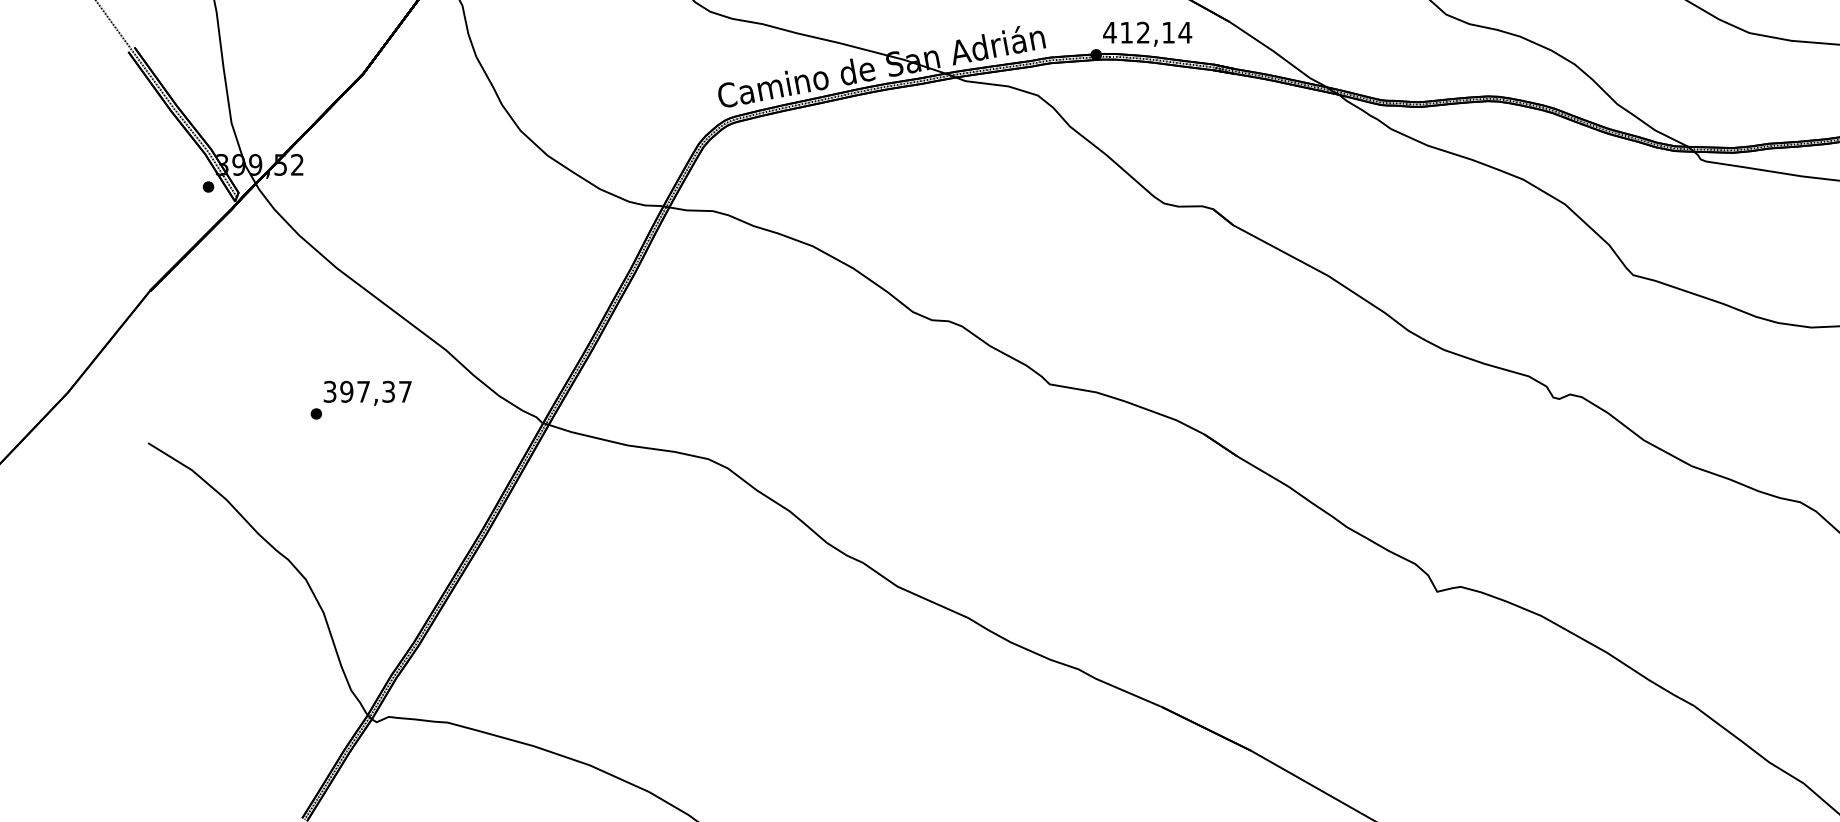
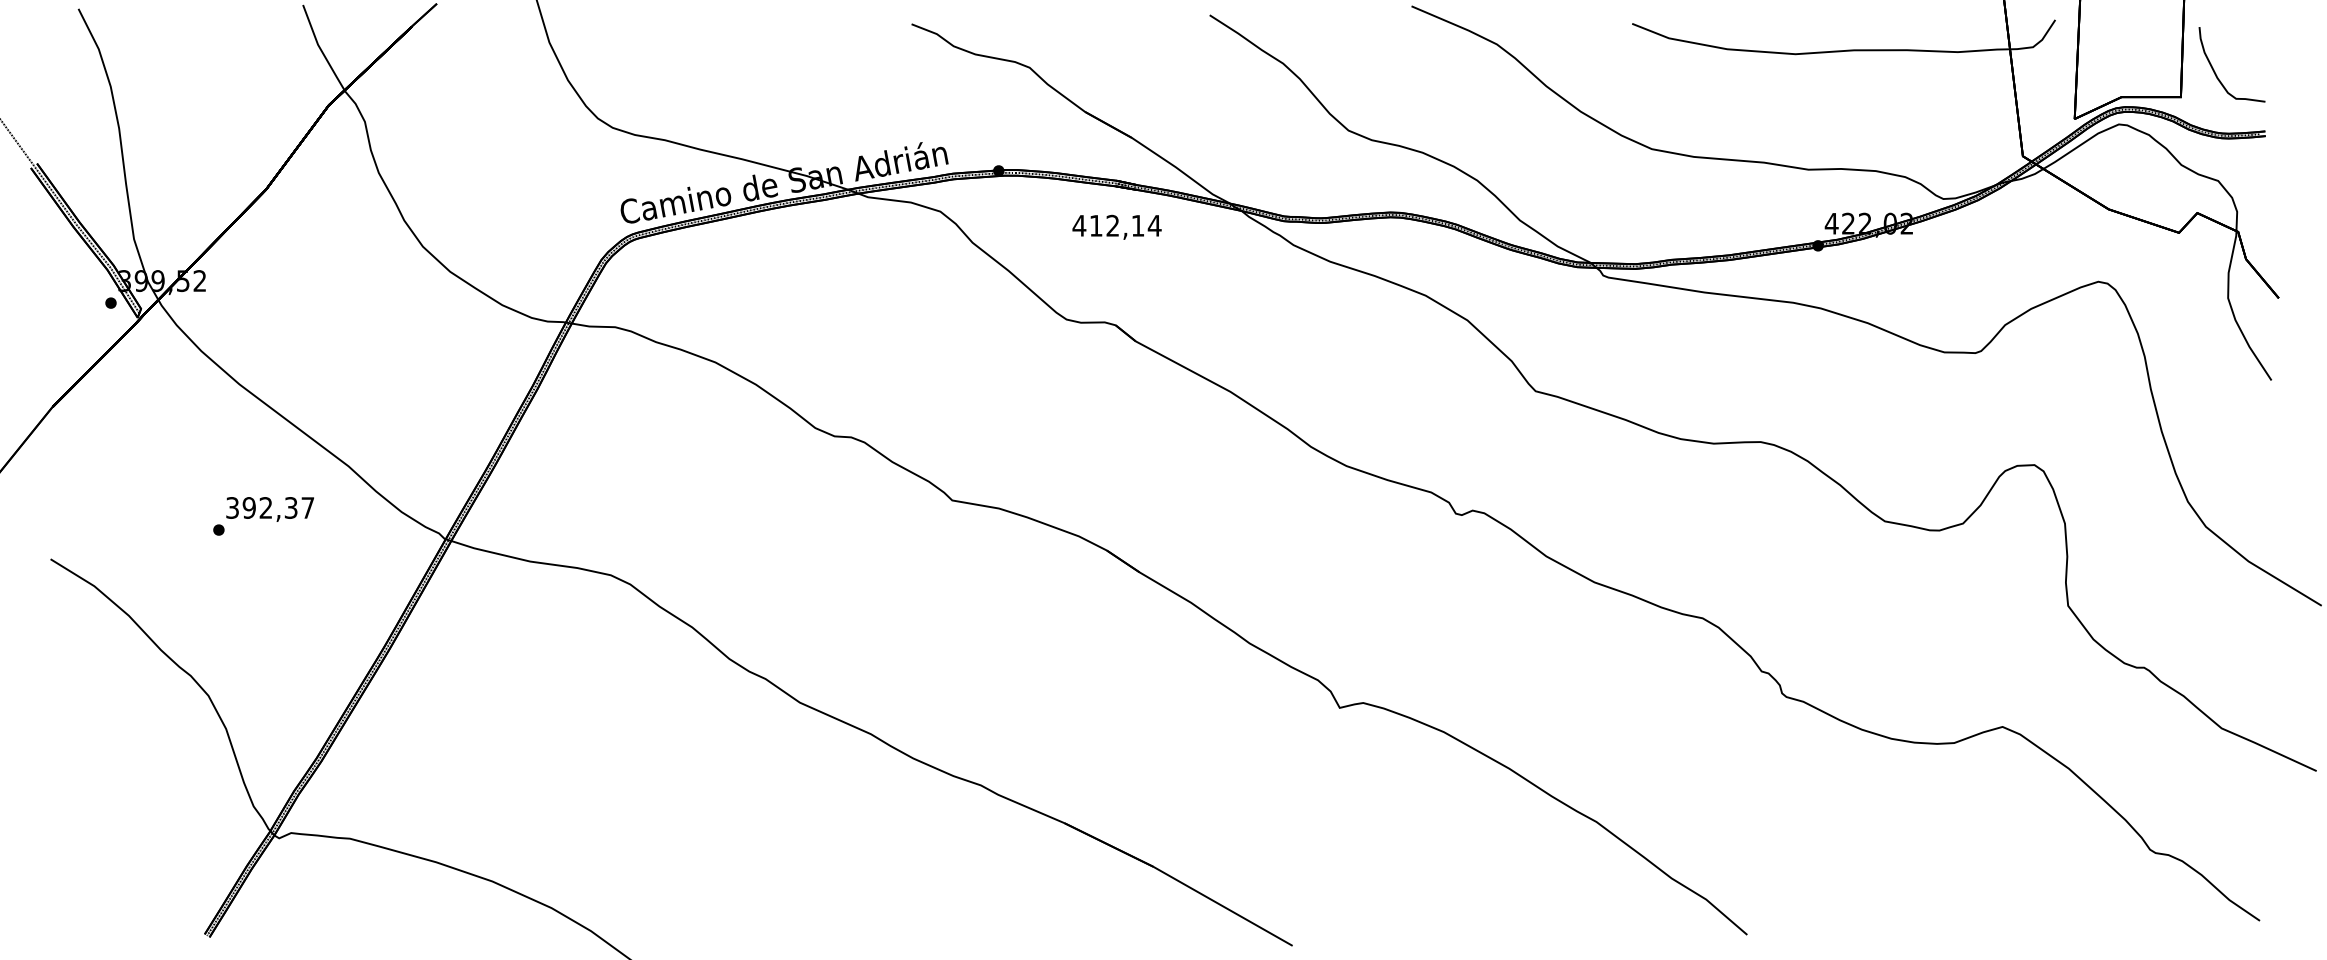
text: (1147, 33) -> (1116, 226), moved
text: (363, 391) -> (265, 507), 397,37 -> 392,37

